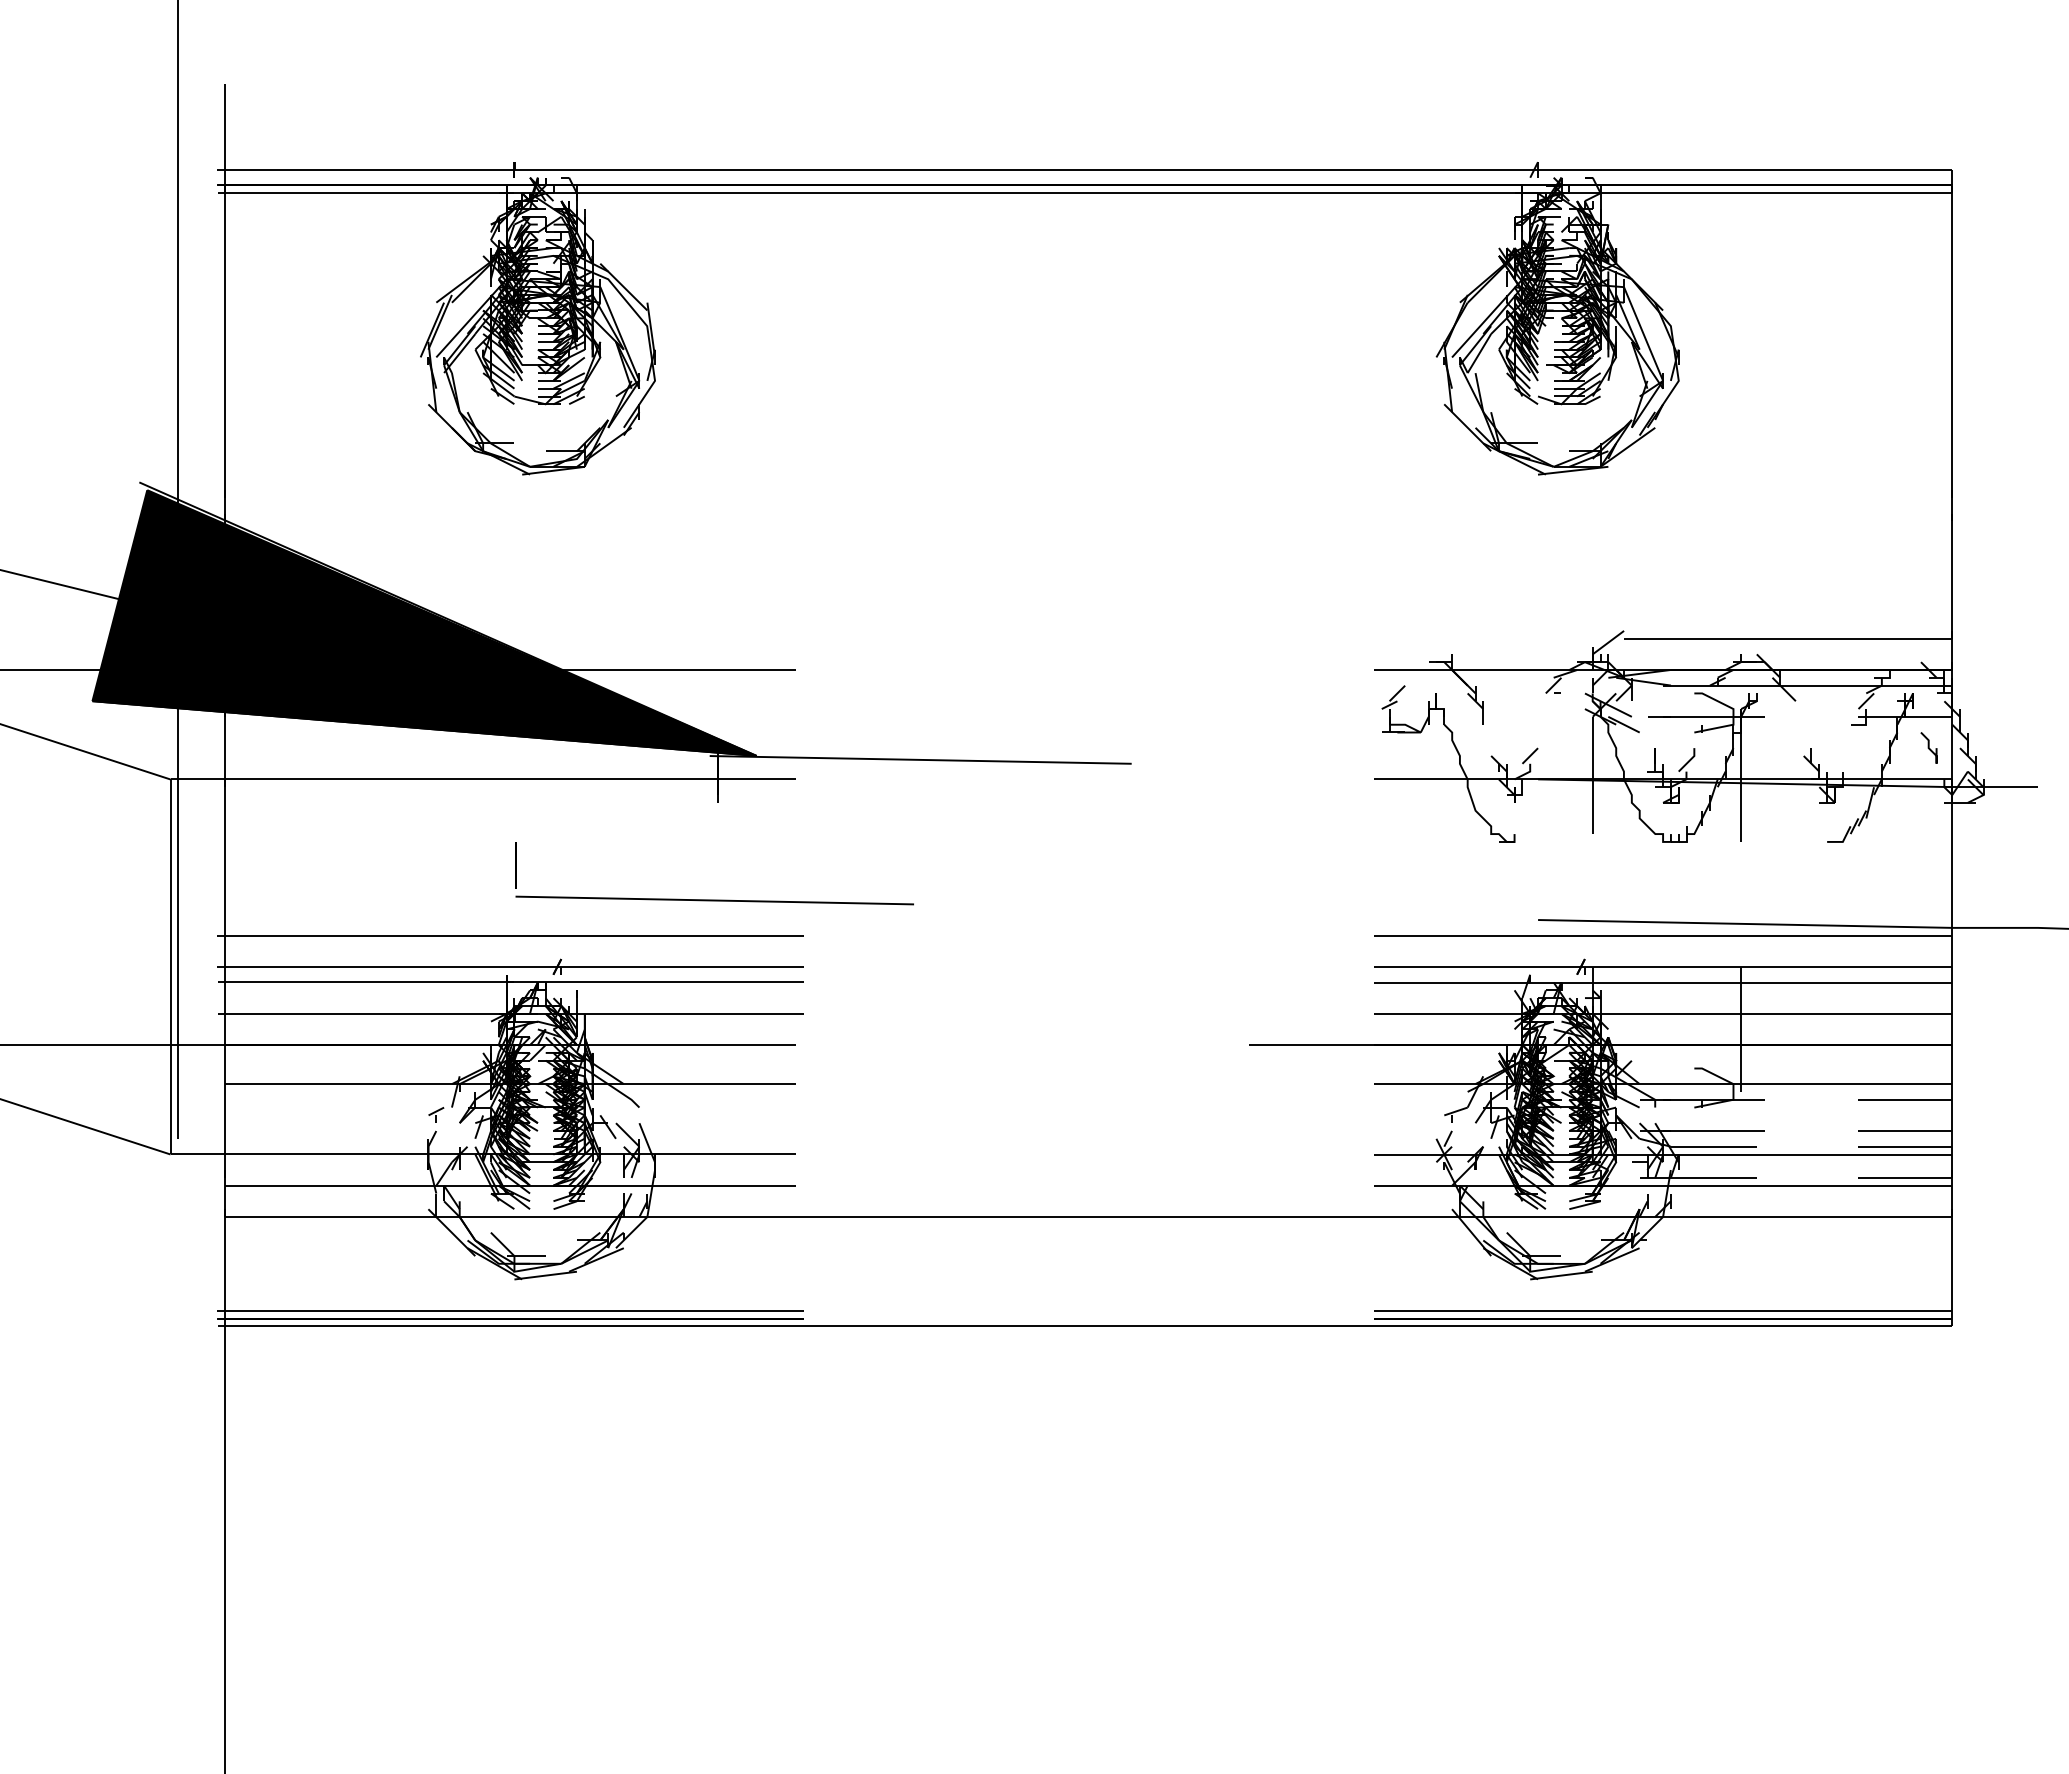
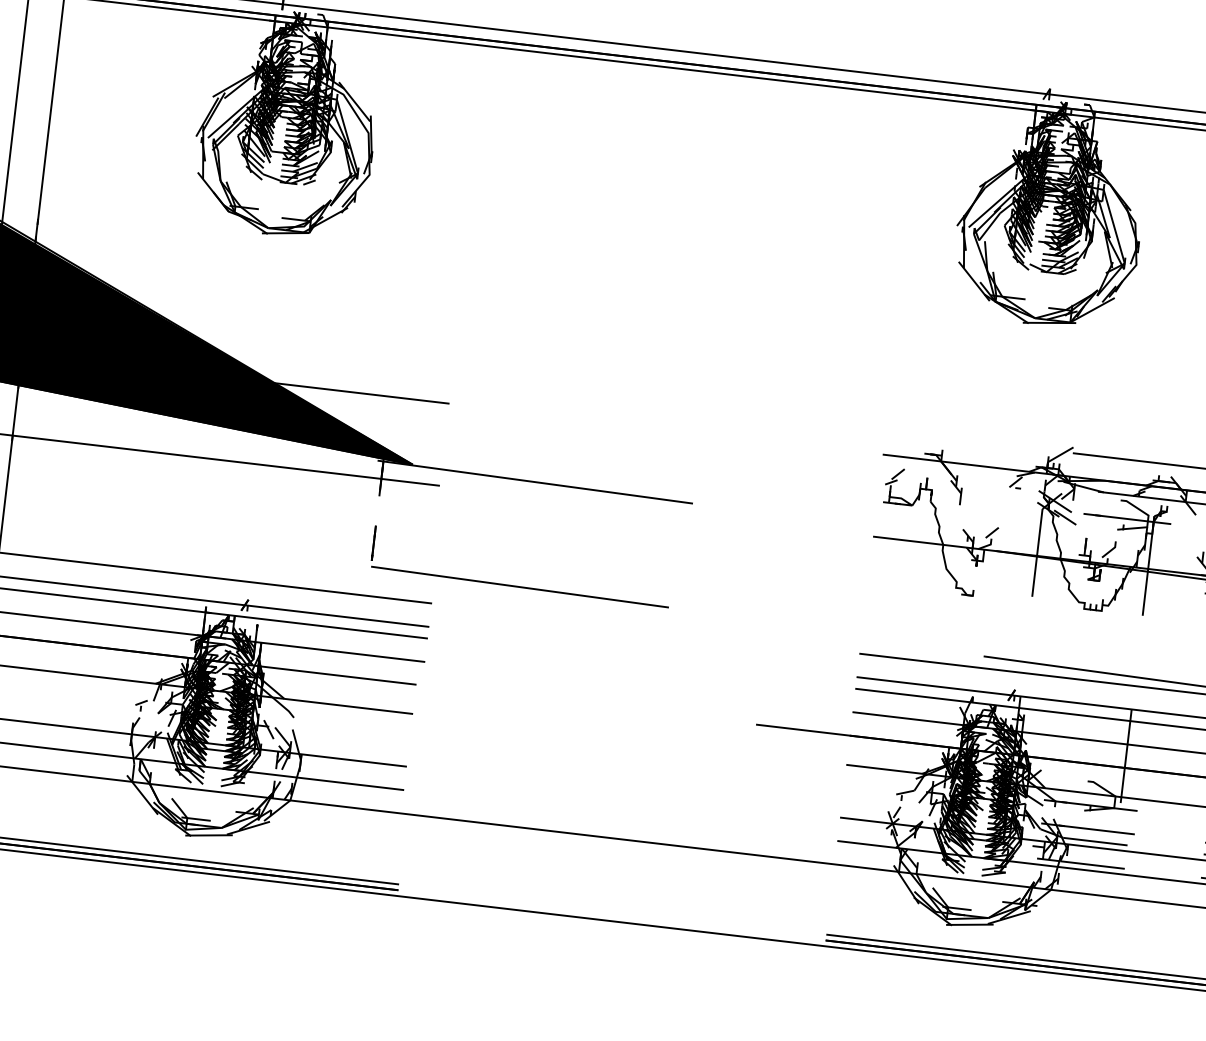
part: (714, 899) -> (519, 586), moved

